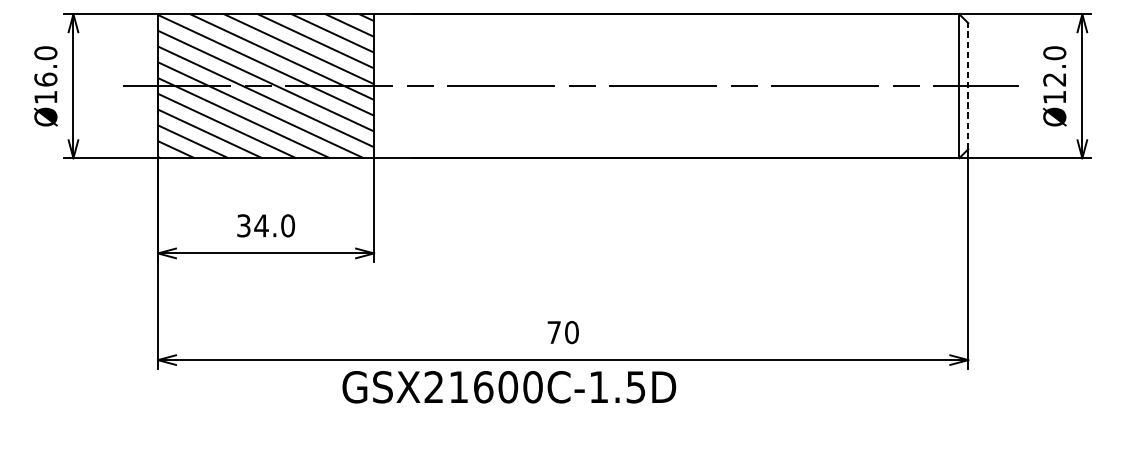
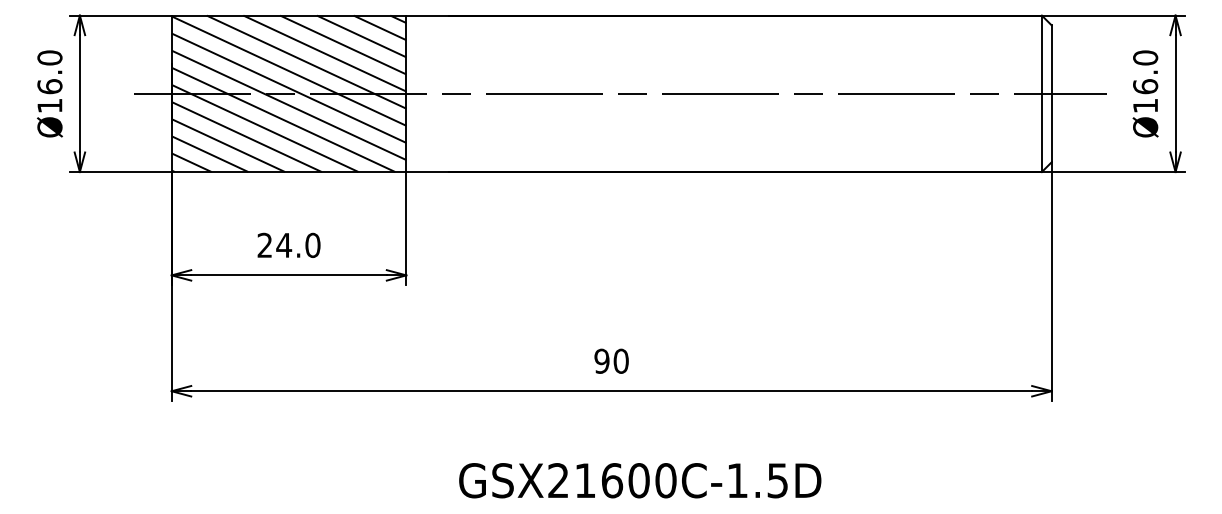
text: (1054, 79) -> (1145, 86), Ø12.0 -> Ø16.0
line: (968, 85) -> (1051, 93), dashed -> solid
text: (243, 225) -> (264, 245), 34.0 -> 24.0
text: (553, 331) -> (601, 360), 70 -> 90
text: (509, 387) -> (640, 480), moved

